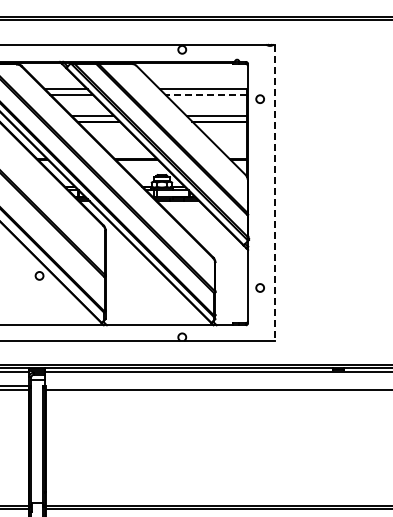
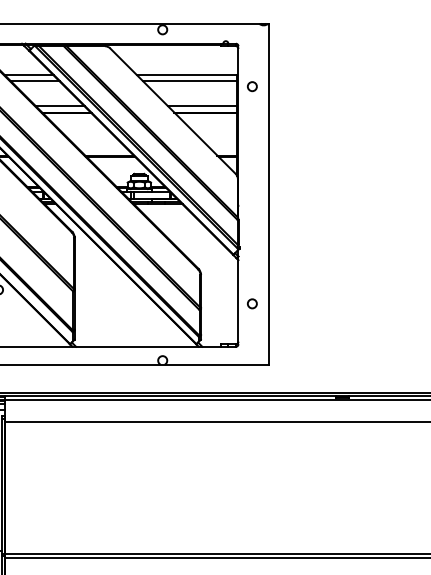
line: (206, 94) -> (190, 81), dashed -> solid
line: (275, 193) -> (269, 195), dashed -> solid

